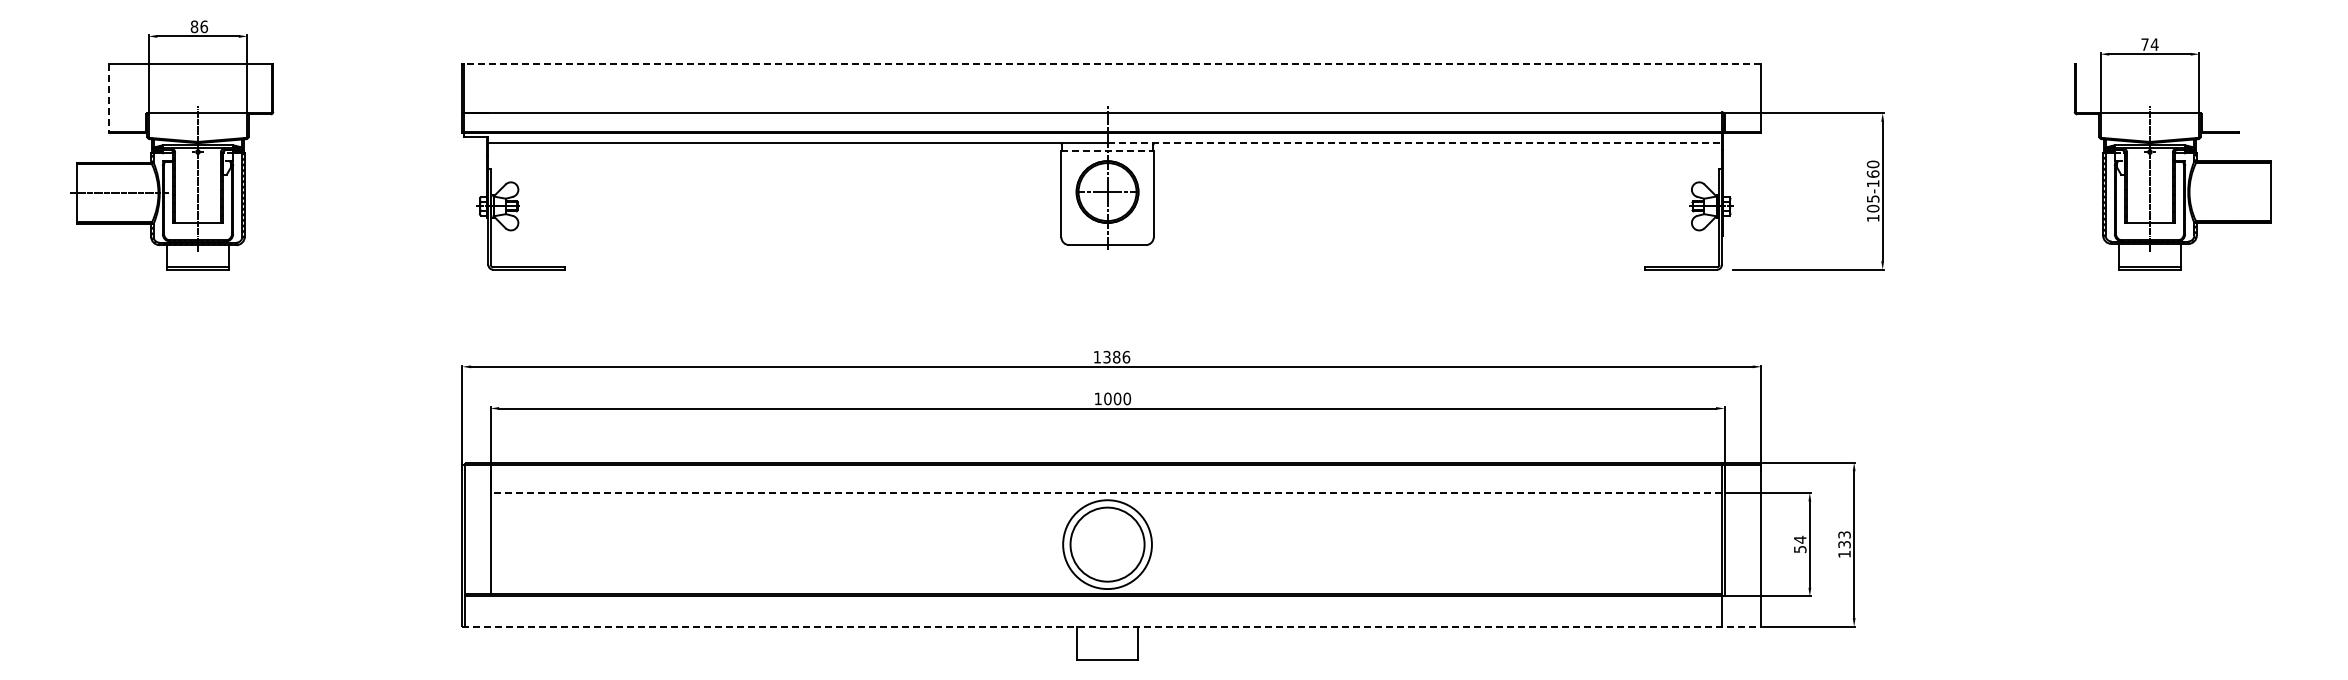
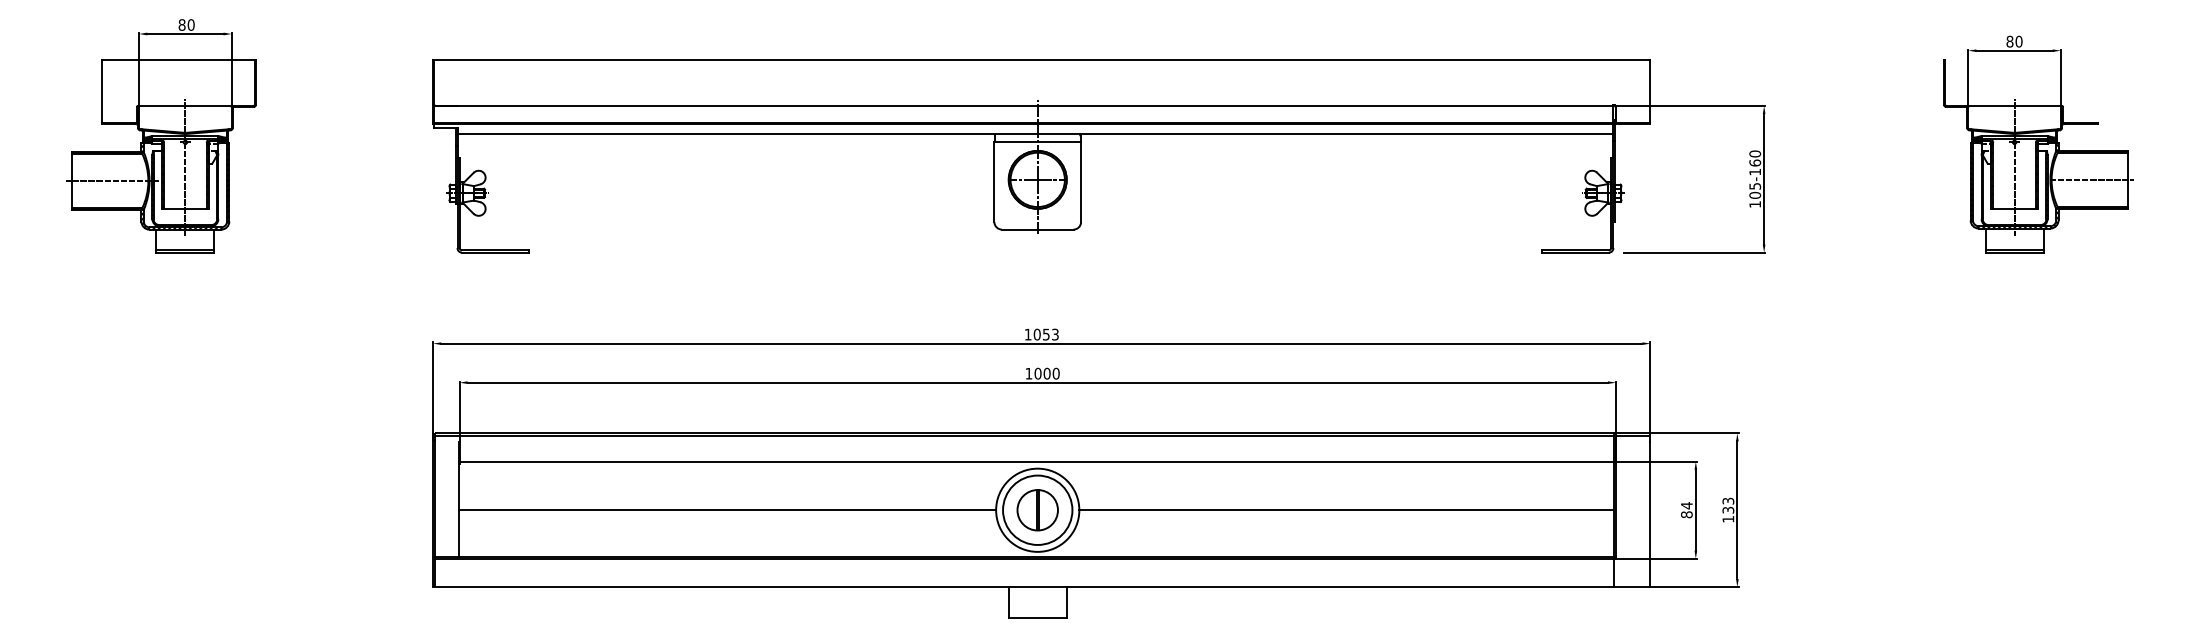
text: (204, 26) -> (191, 24), 86 -> 80
text: (2149, 44) -> (2014, 41), 74 -> 80
line: (1112, 63) -> (1042, 59), dashed -> solid
line: (109, 98) -> (102, 92), dashed -> solid
line: (1415, 143) -> (1326, 134), dashed -> solid
line: (1108, 151) -> (1038, 141), dashed -> solid
line: (2232, 192) -> (2091, 180), added
text: (1116, 356) -> (1046, 333), 1386 -> 1053
line: (1106, 492) -> (1036, 461), dashed -> solid
line: (776, 544) -> (727, 510), added
part: (1107, 544) -> (1037, 510), added
line: (1436, 544) -> (1345, 510), added
text: (1799, 549) -> (1686, 514), 54 -> 84
line: (1111, 626) -> (1041, 586), dashed -> solid

